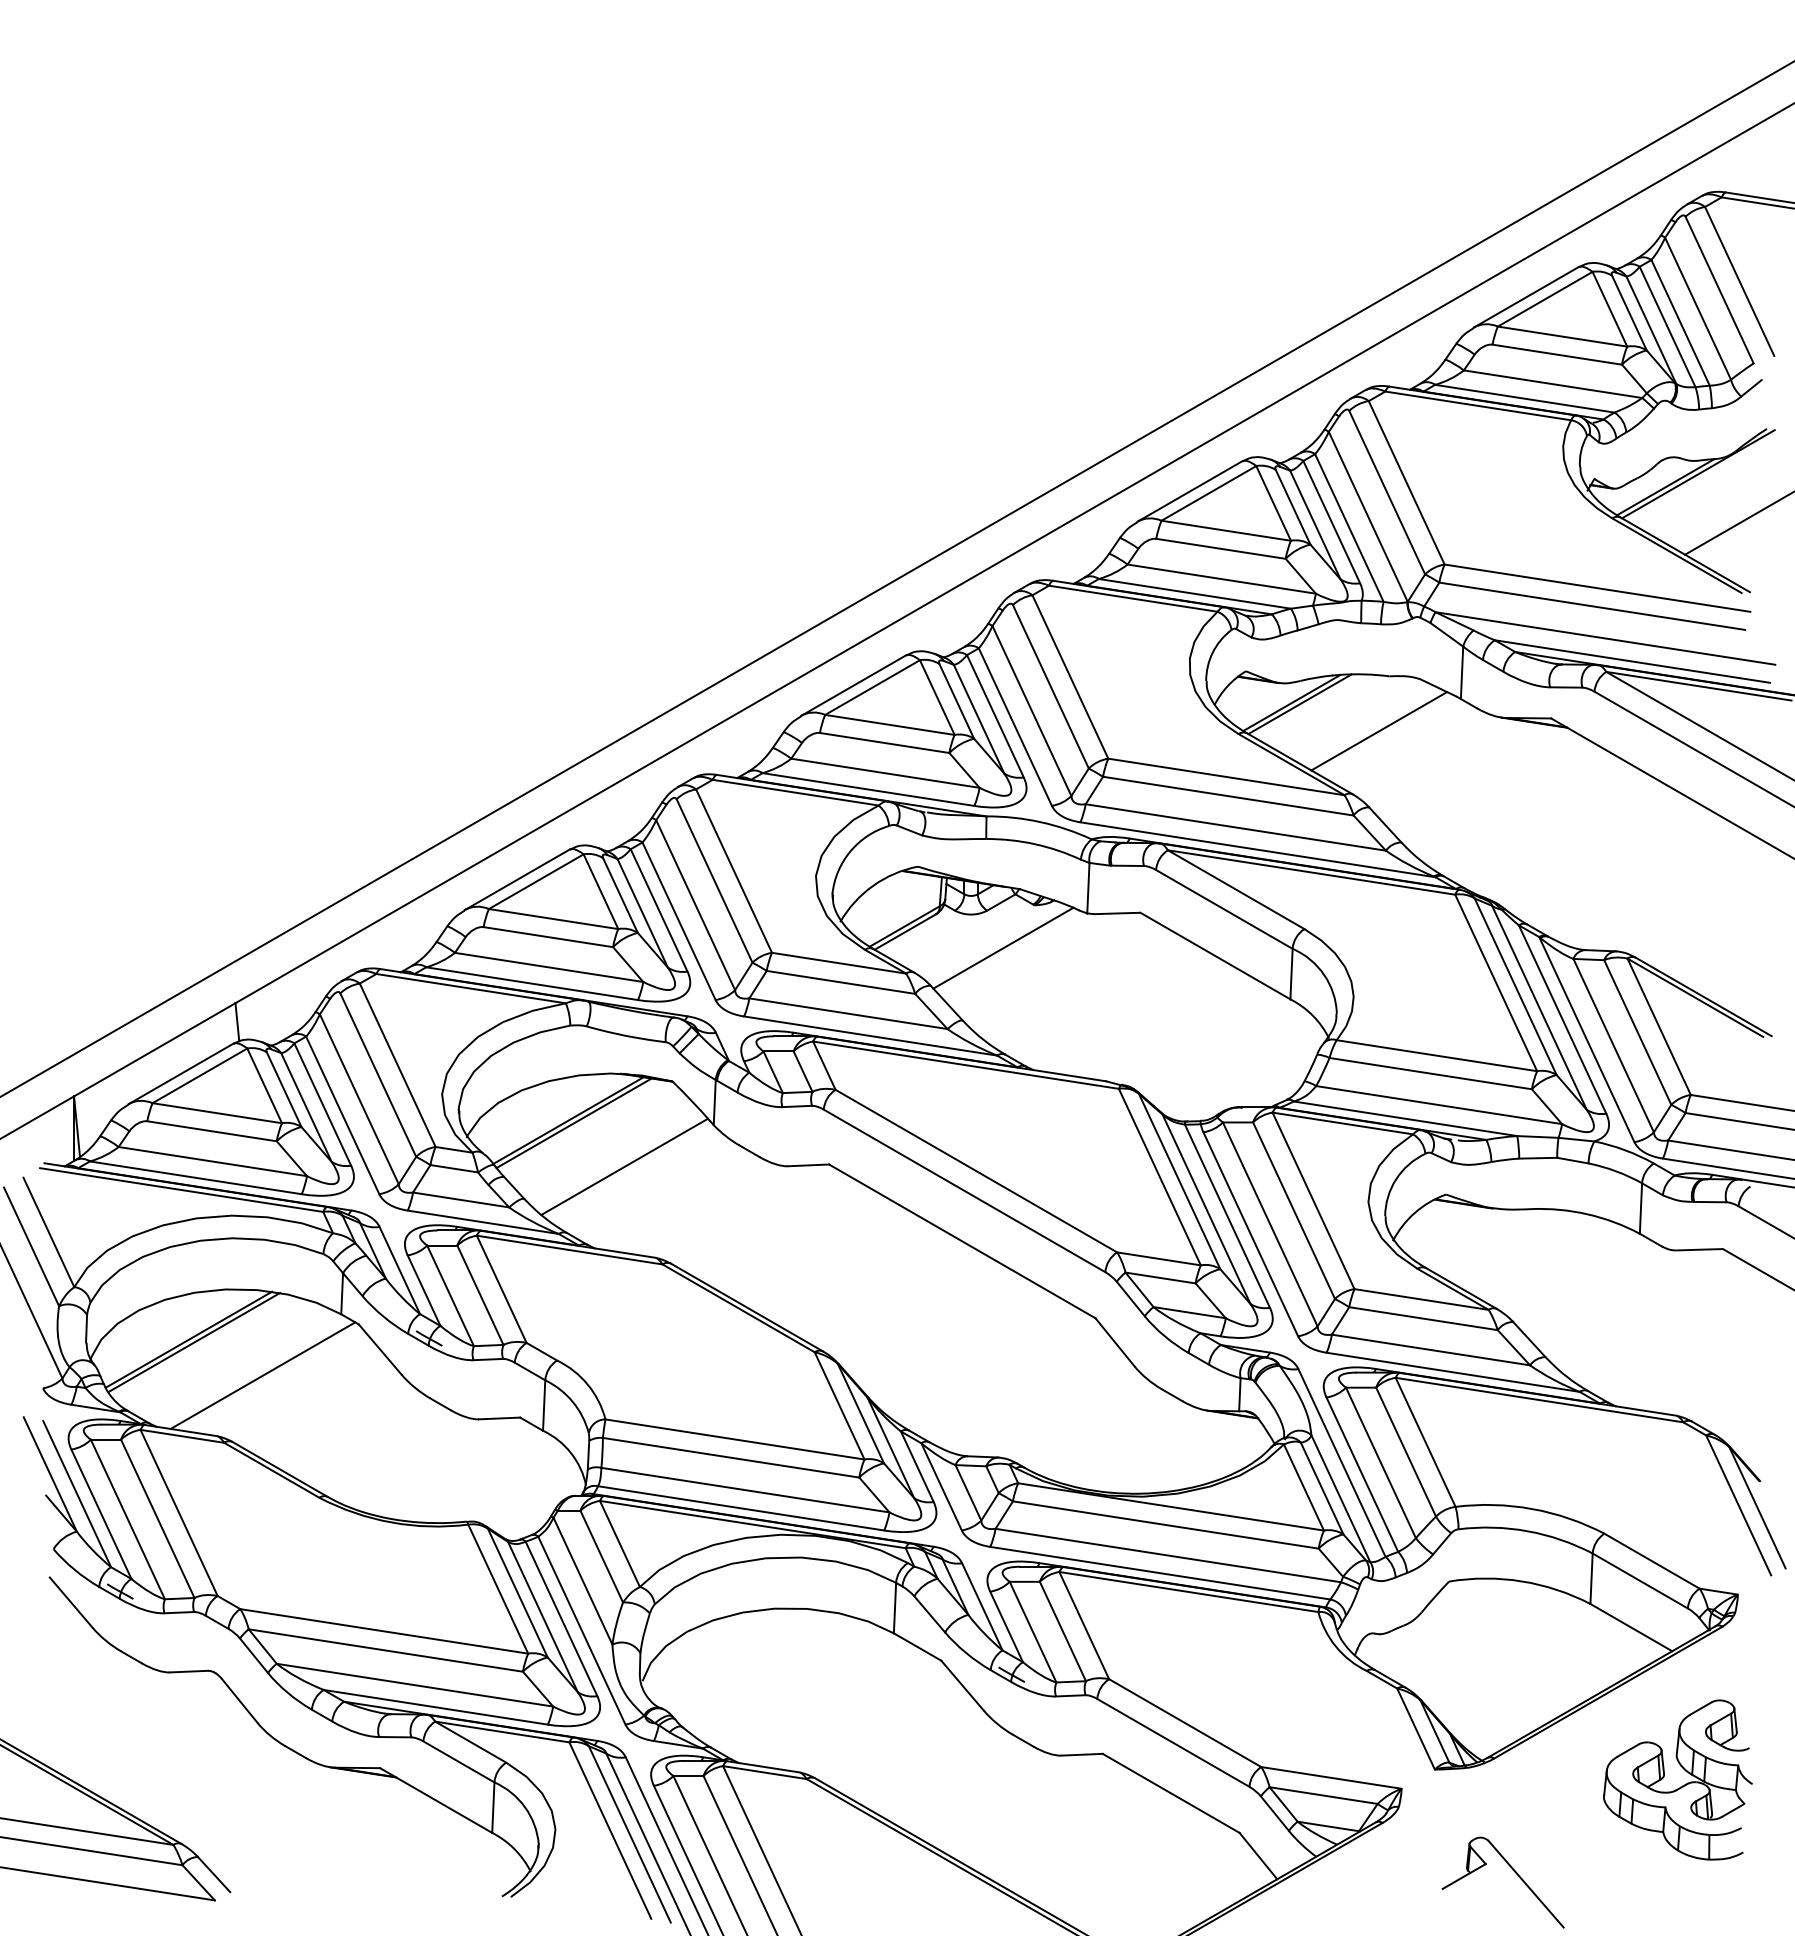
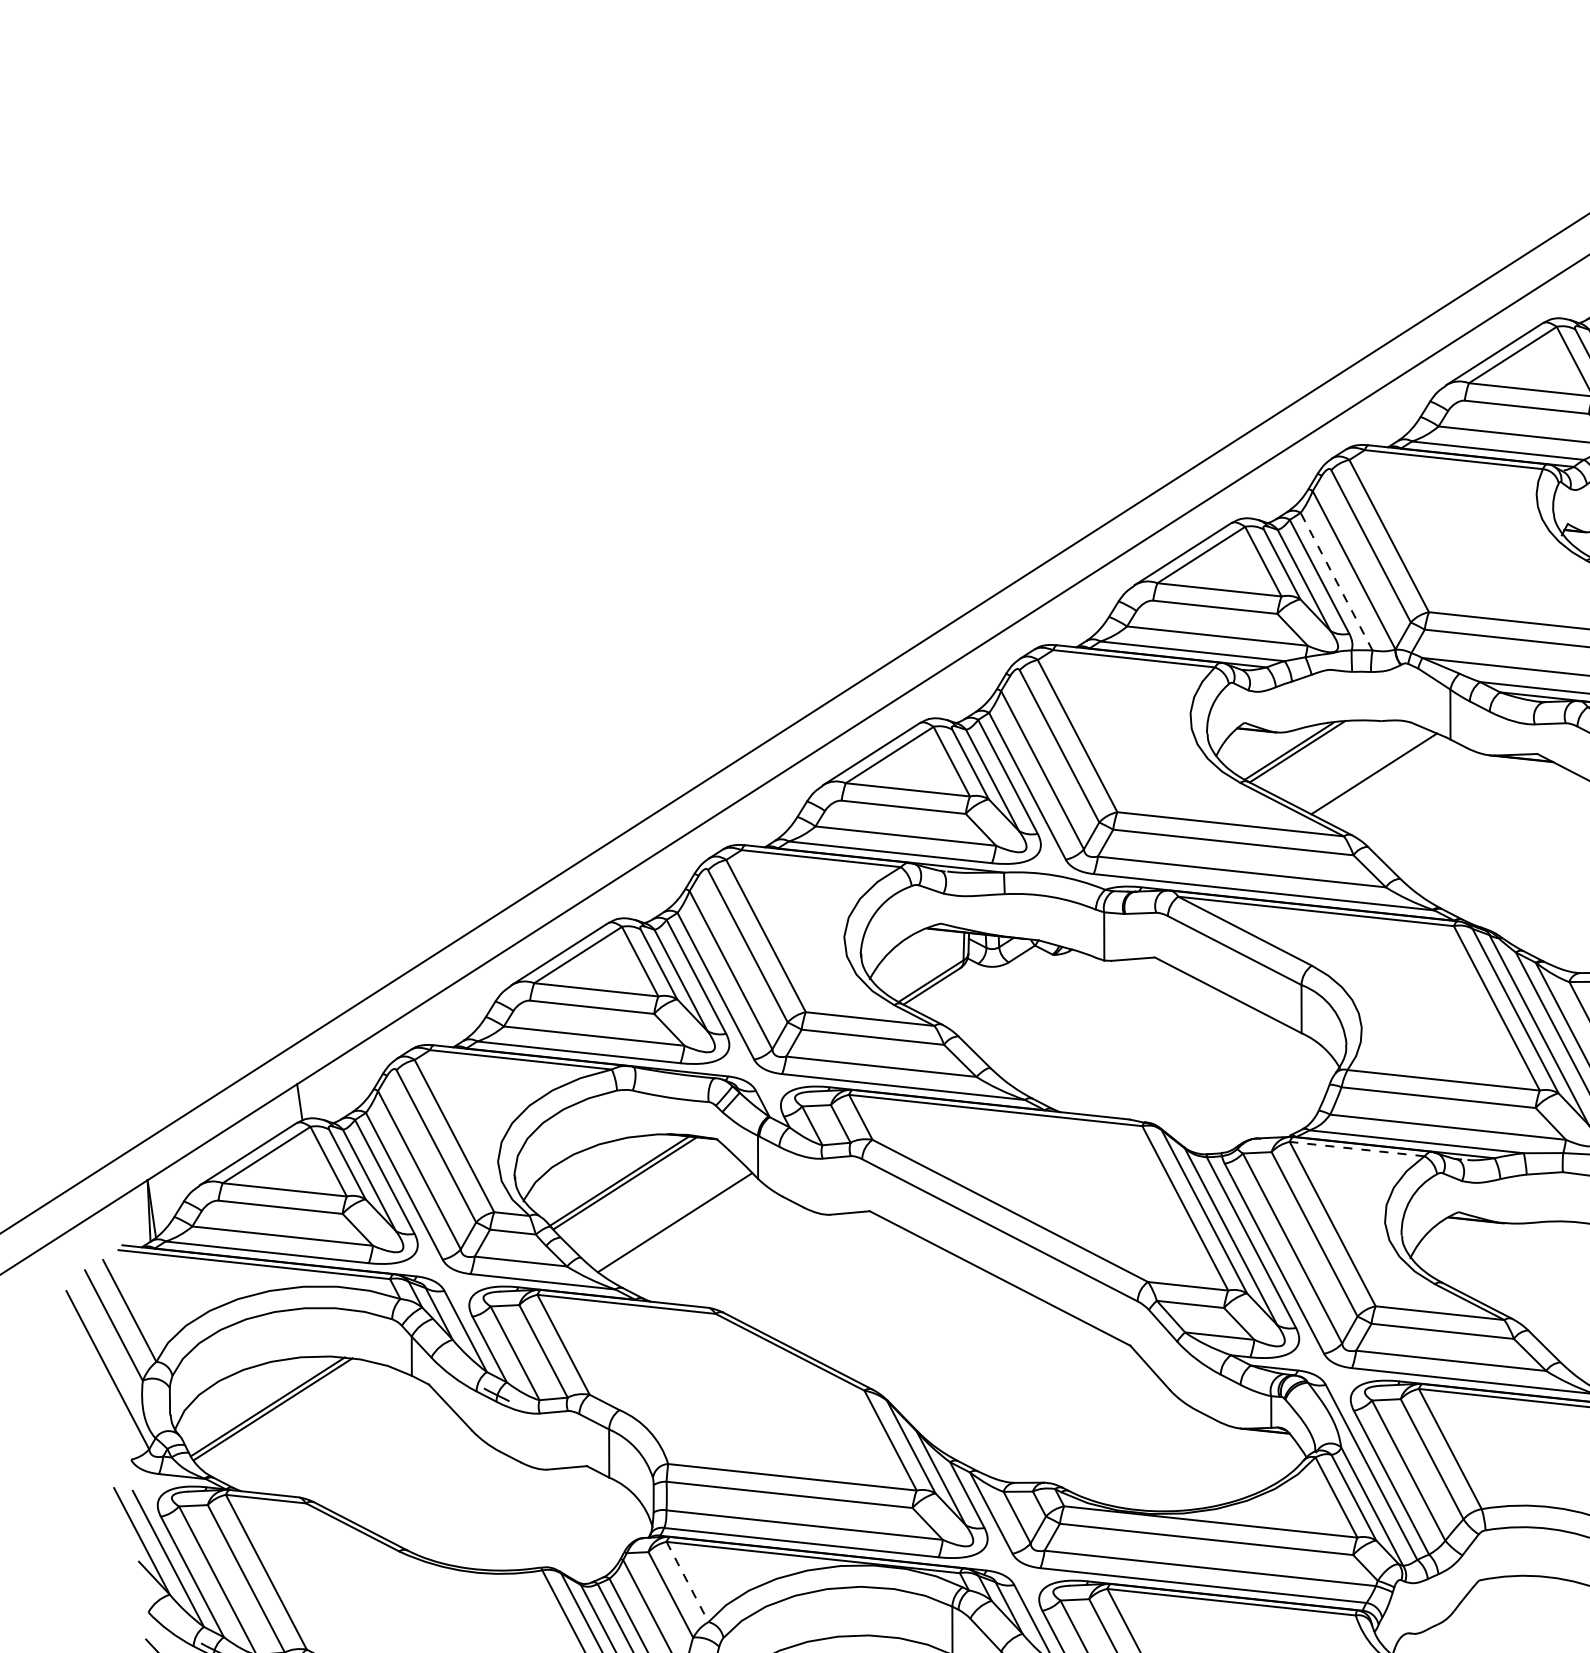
line: (1349, 527) -> (1336, 581), solid -> dashed
line: (1003, 947) -> (1026, 996), removed
line: (1342, 1123) -> (1356, 1149), solid -> dashed
line: (262, 1375) -> (339, 1437), removed
line: (620, 1544) -> (688, 1582), solid -> dashed

